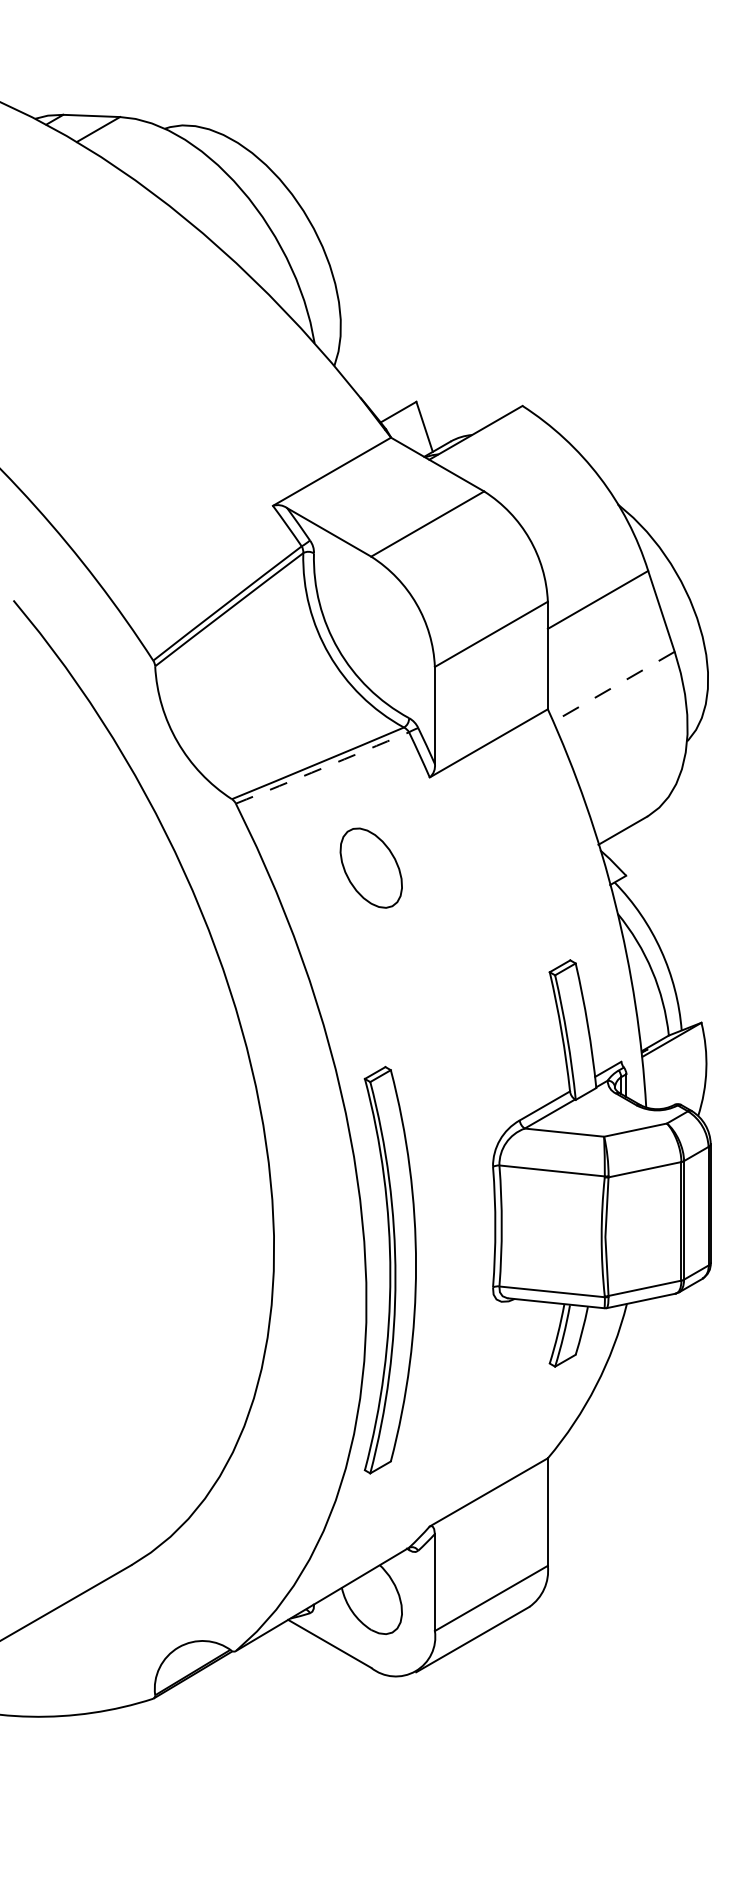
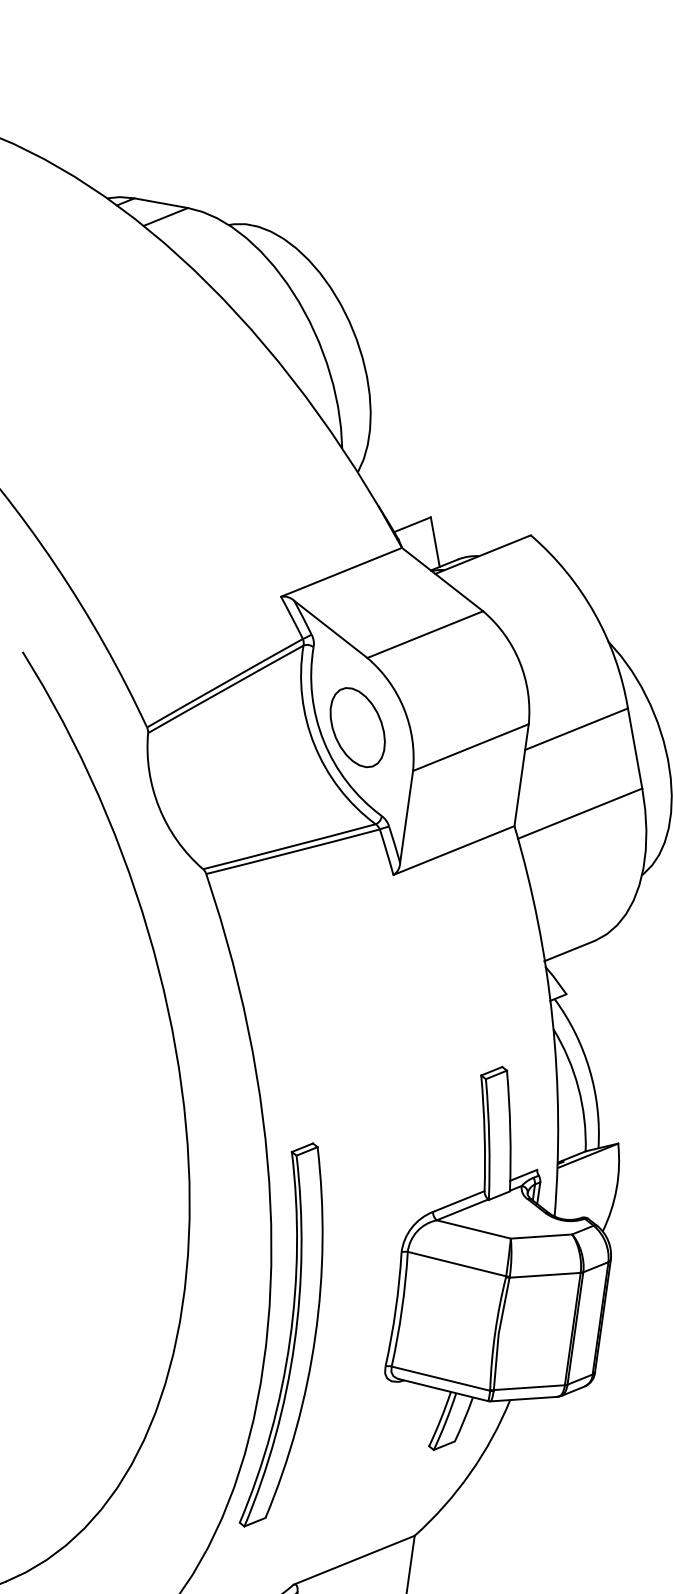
line: (613, 687) -> (579, 814), dashed -> solid
arc: (322, 768) -> (293, 852), dashed -> solid
part: (370, 867) -> (357, 726), moved

